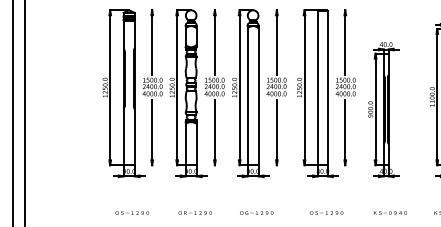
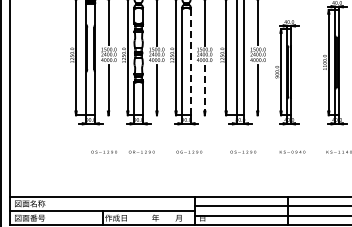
line: (258, 95) -> (190, 61), solid -> dashed
line: (276, 130) -> (204, 88), solid -> dashed
text: (131, 212) -> (103, 151), moved

